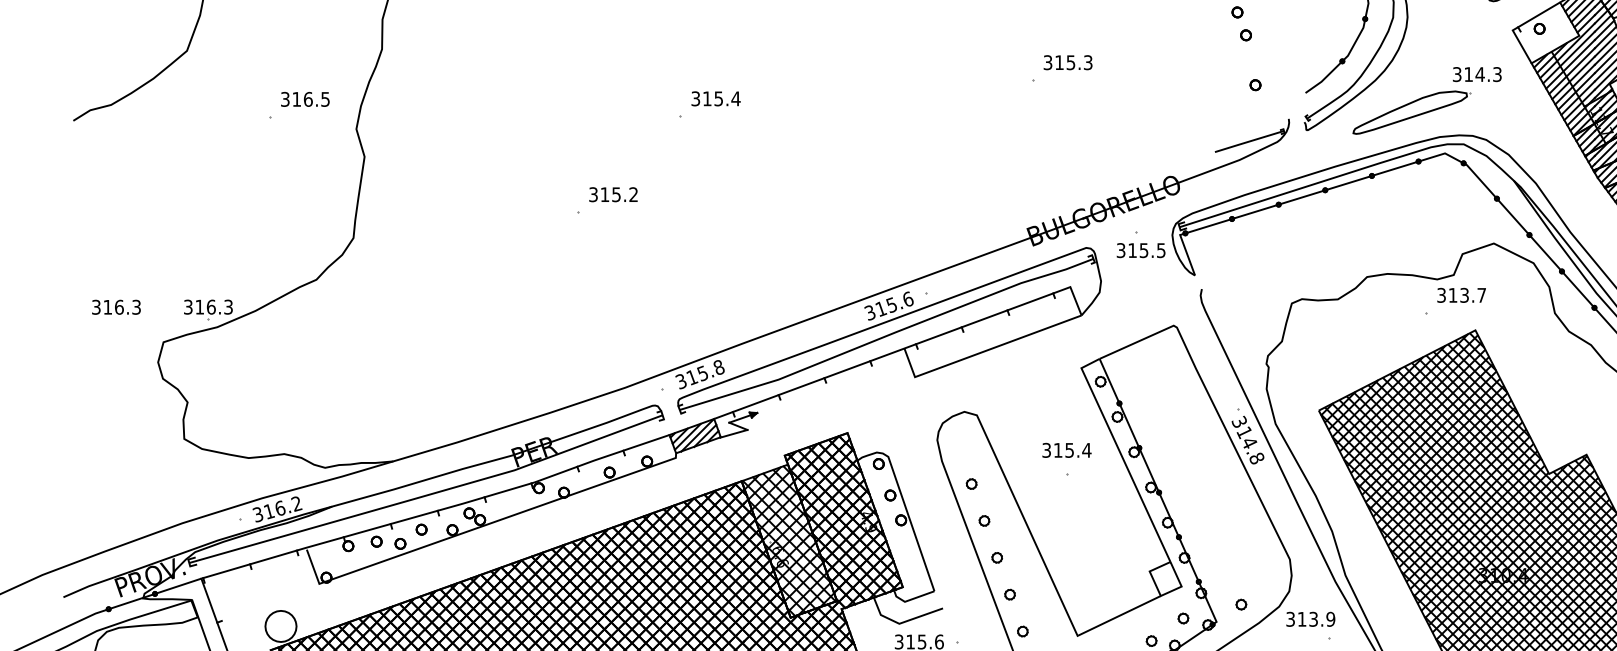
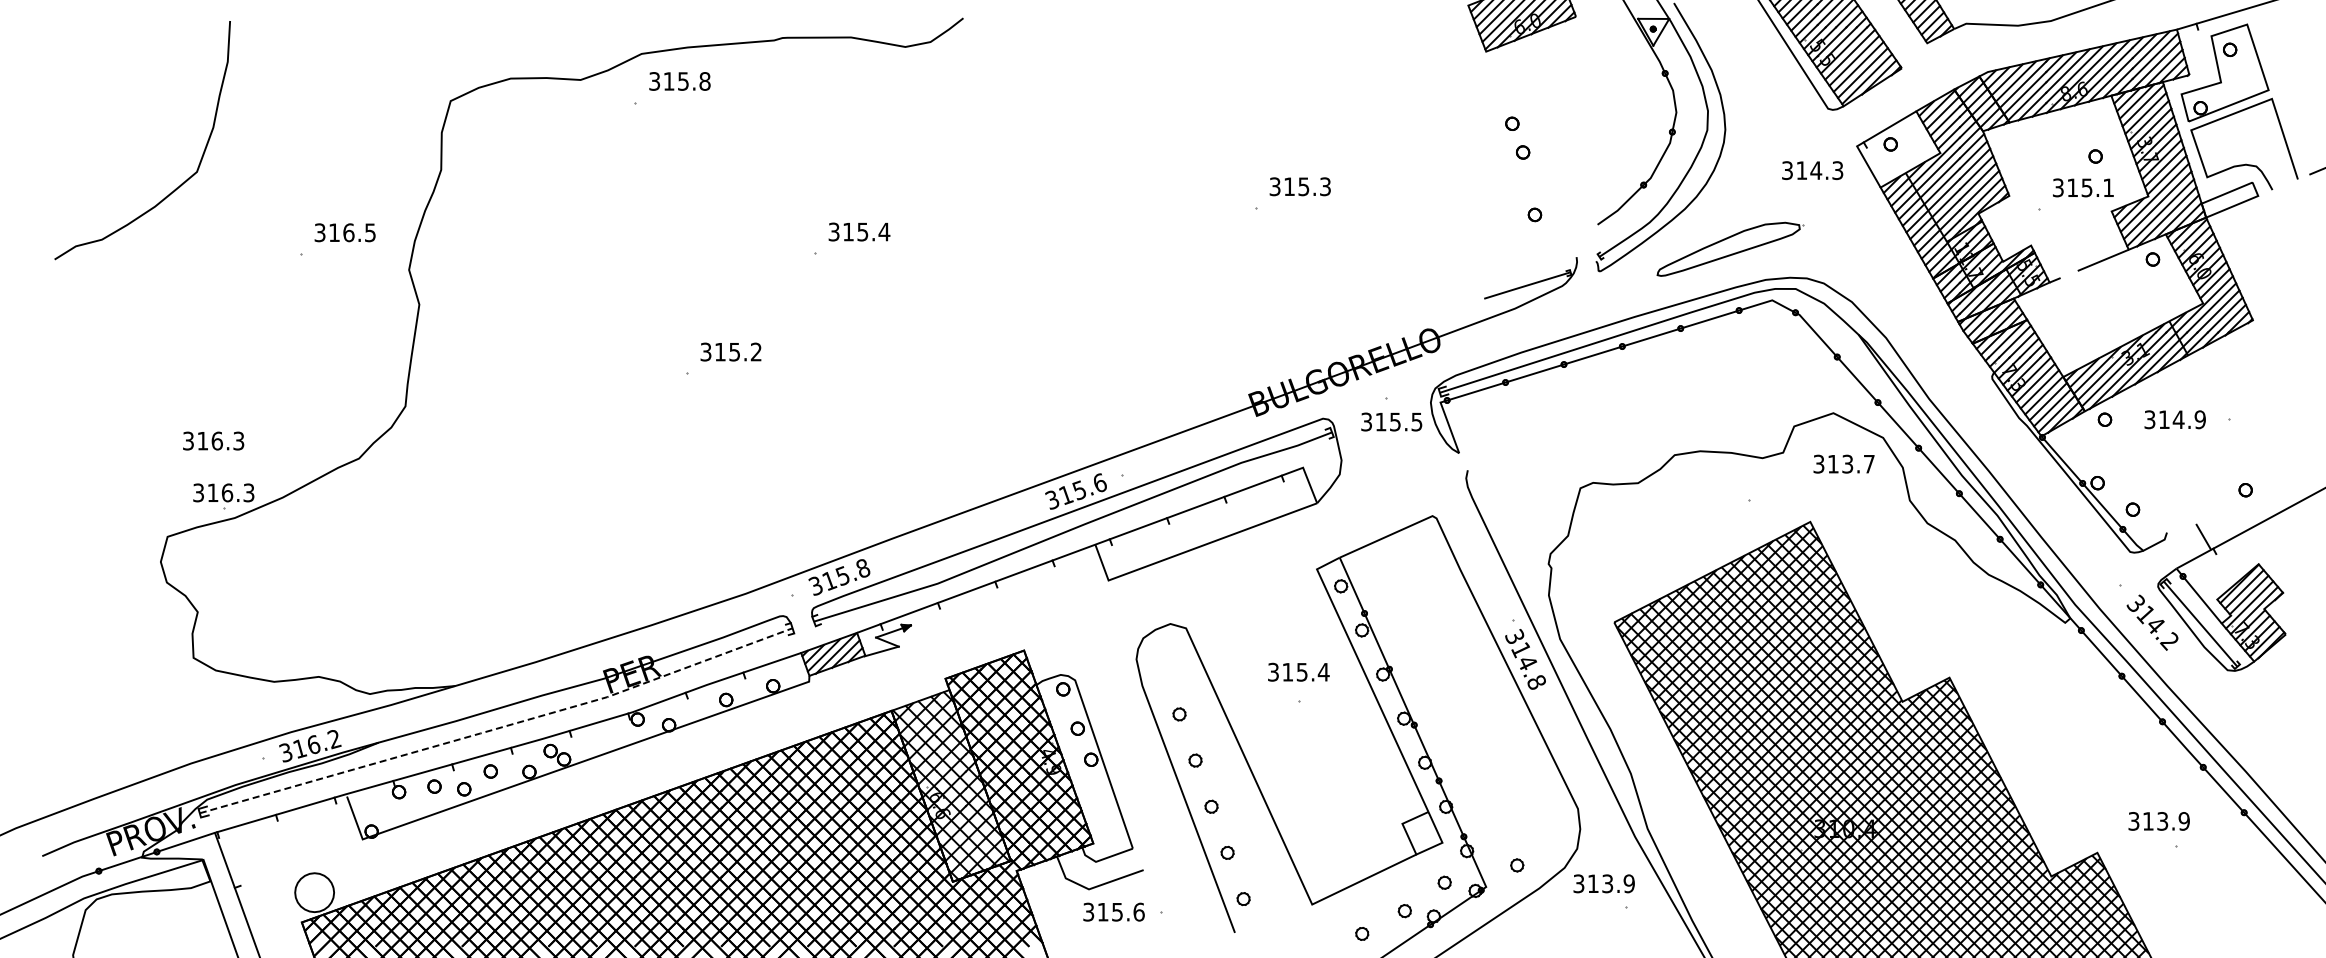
text: (1477, 74) -> (1812, 170), moved
text: (1461, 294) -> (1843, 463), moved
text: (116, 306) -> (213, 440), moved
line: (427, 495) -> (498, 728), solid -> dashed

